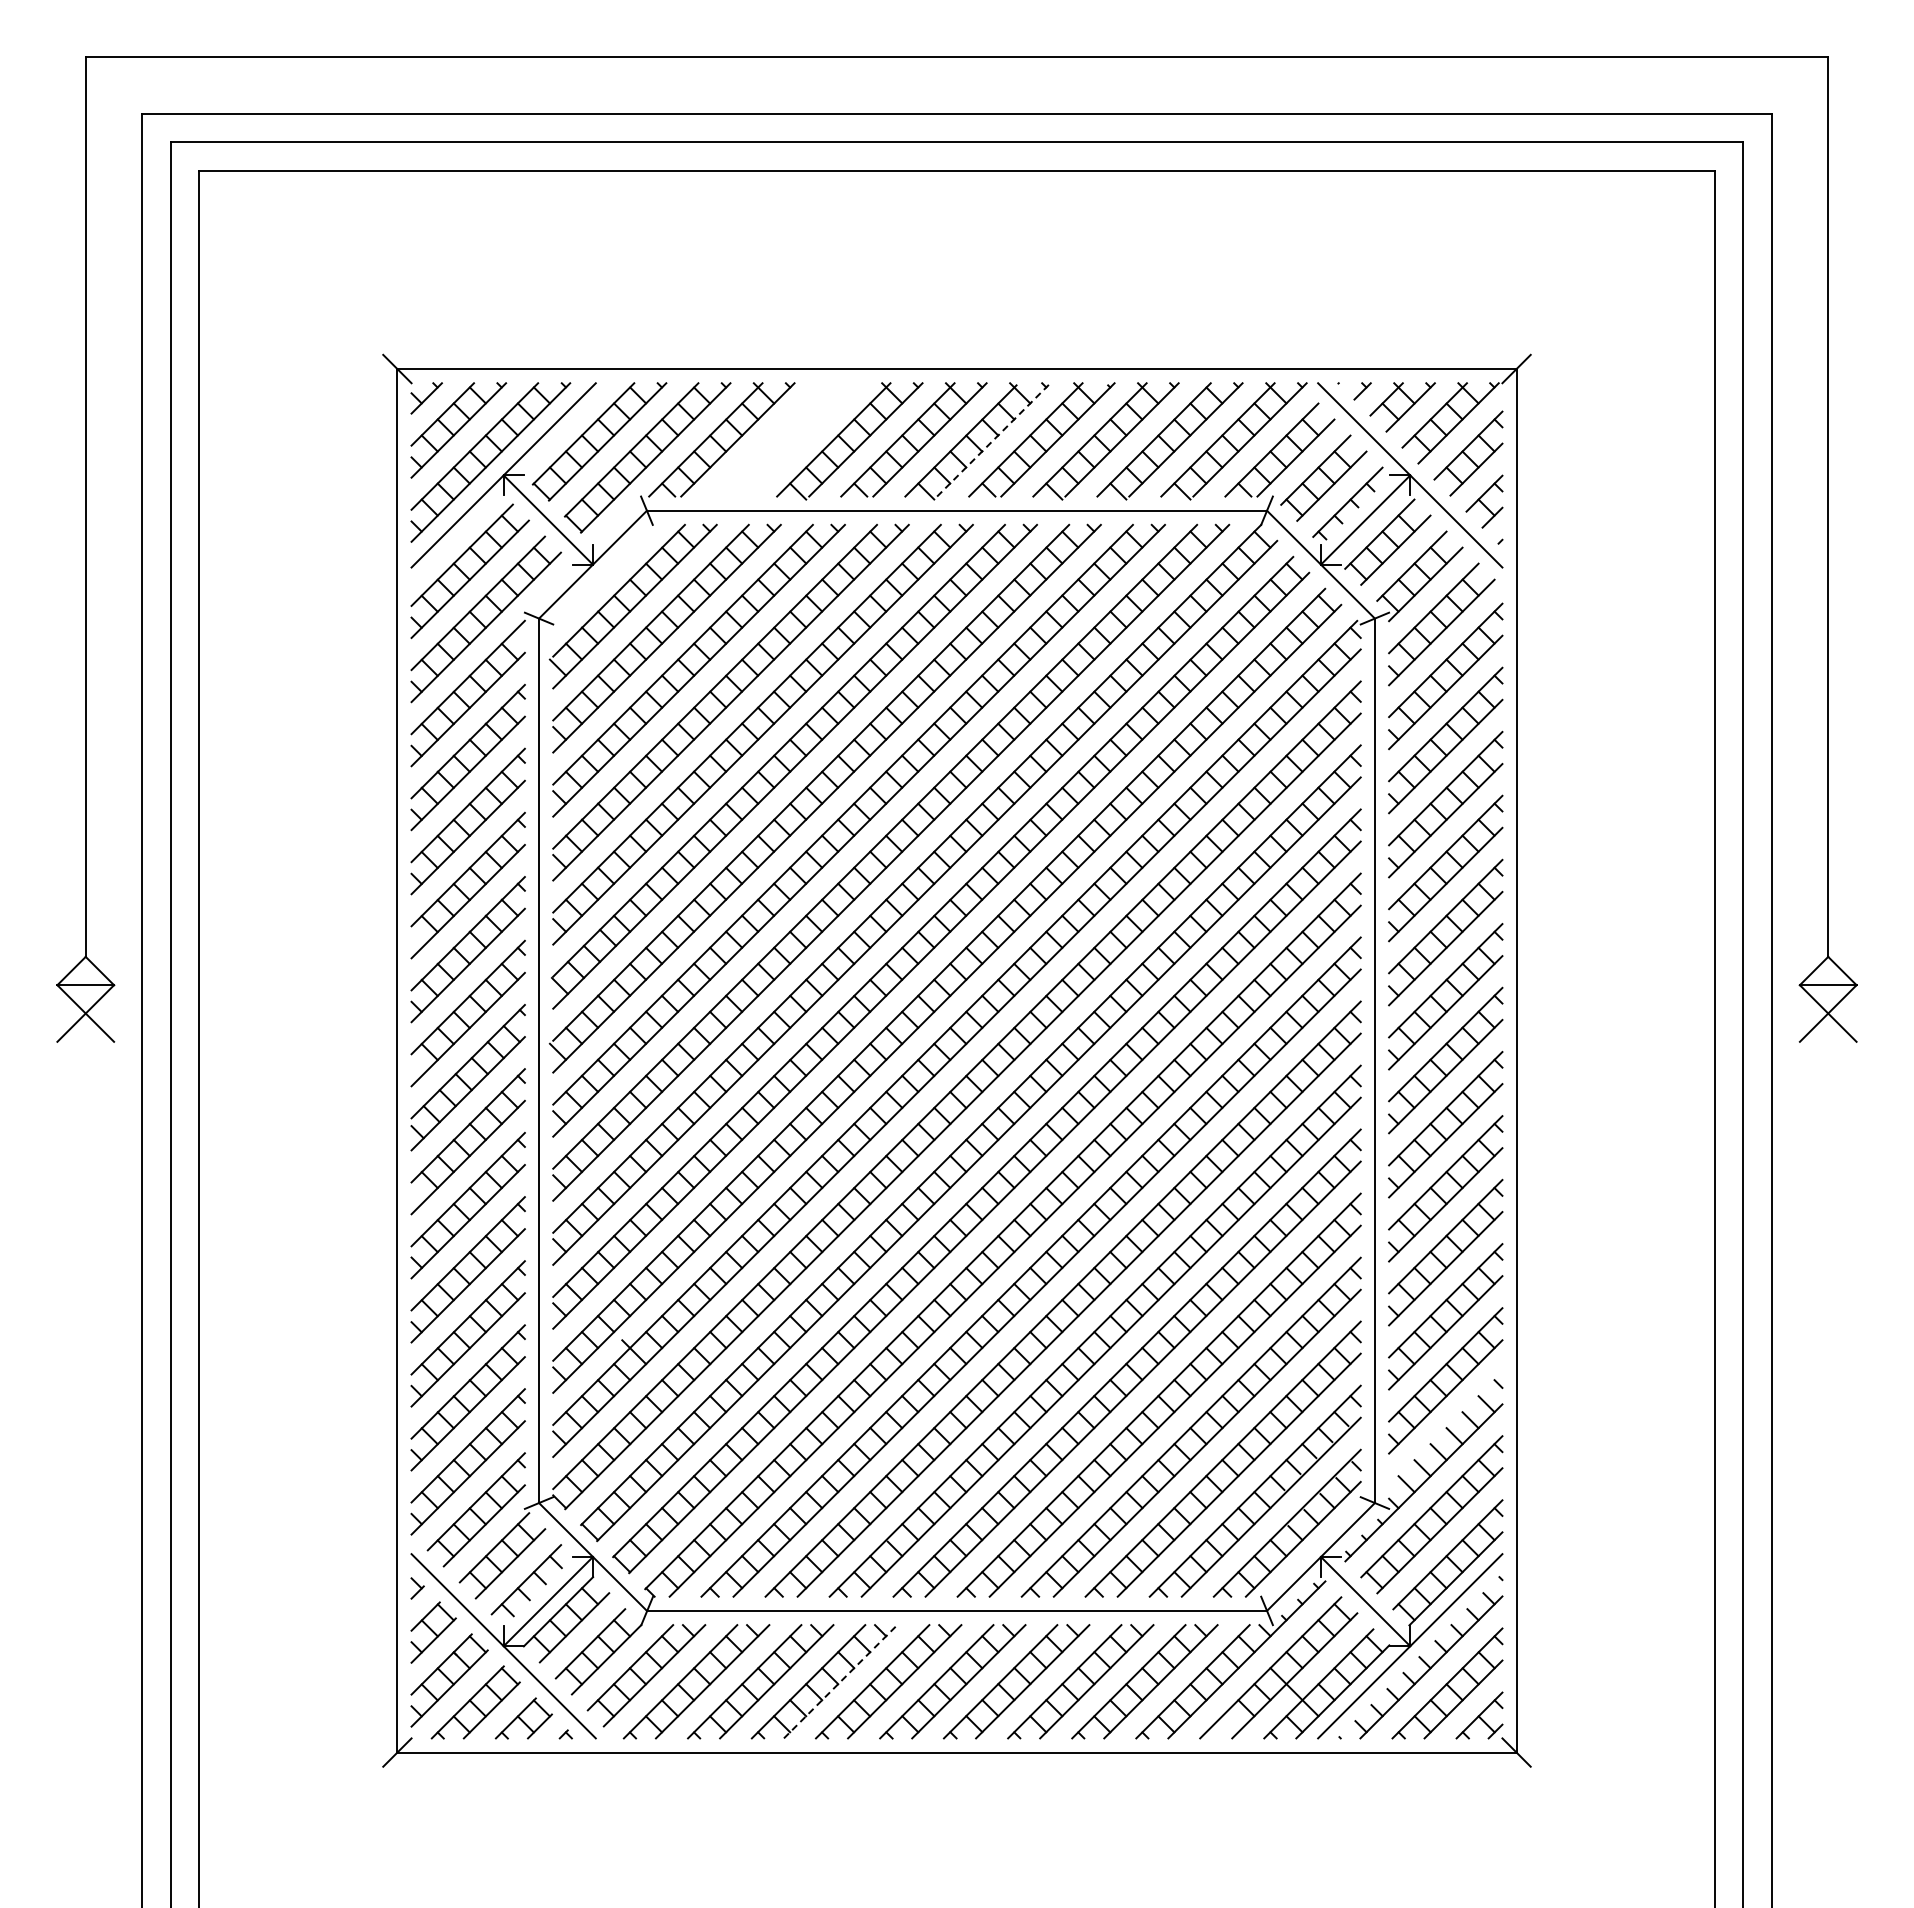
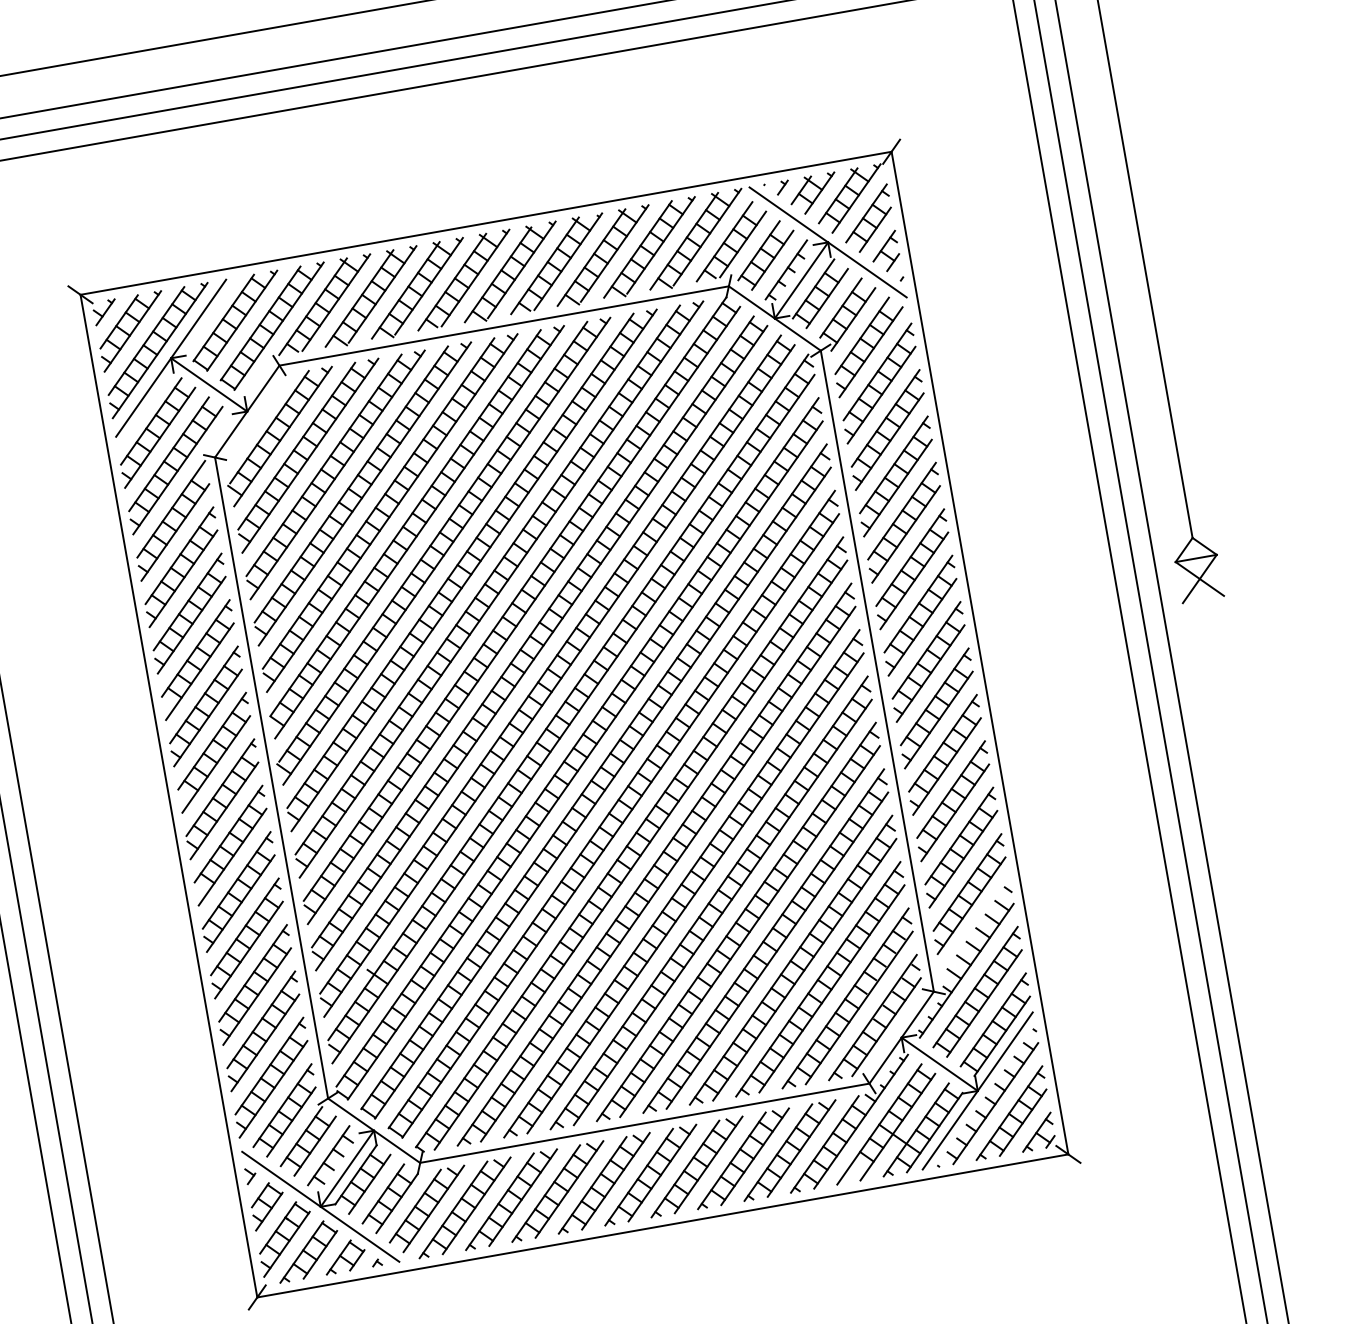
line: (994, 439) -> (522, 269), dashed -> solid
part: (785, 441) -> (371, 297), added
line: (840, 1681) -> (569, 1189), dashed -> solid

